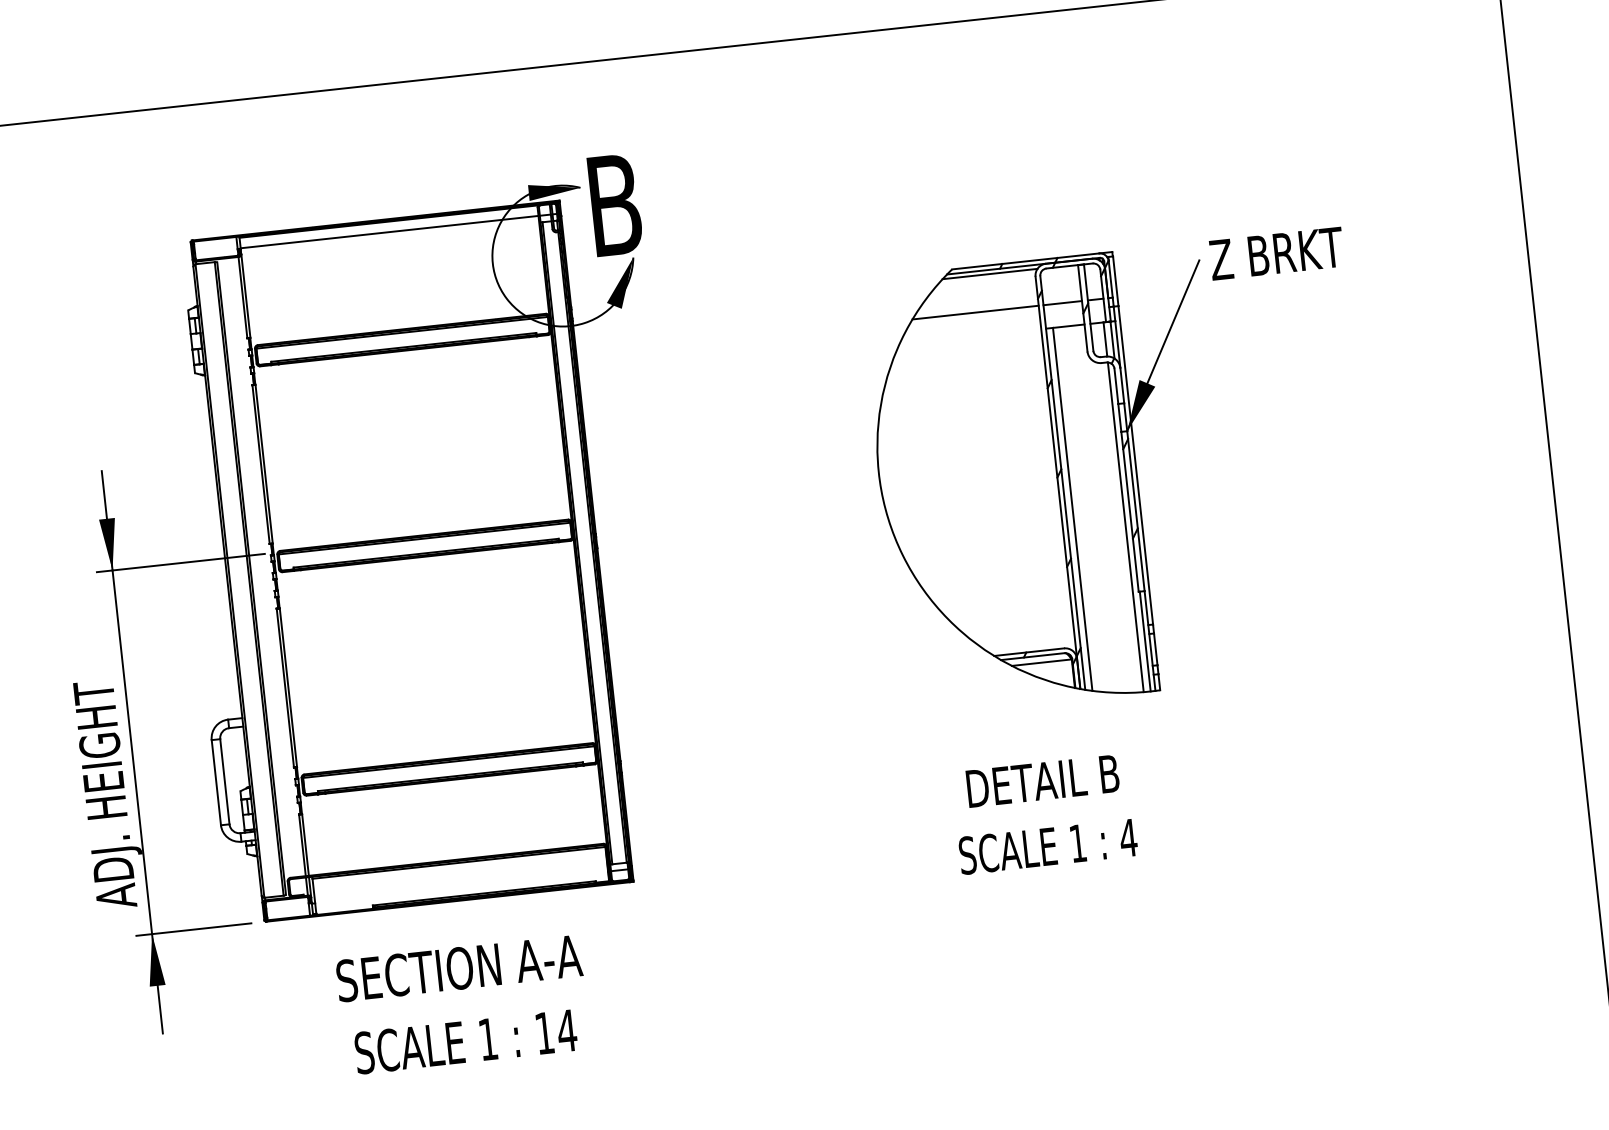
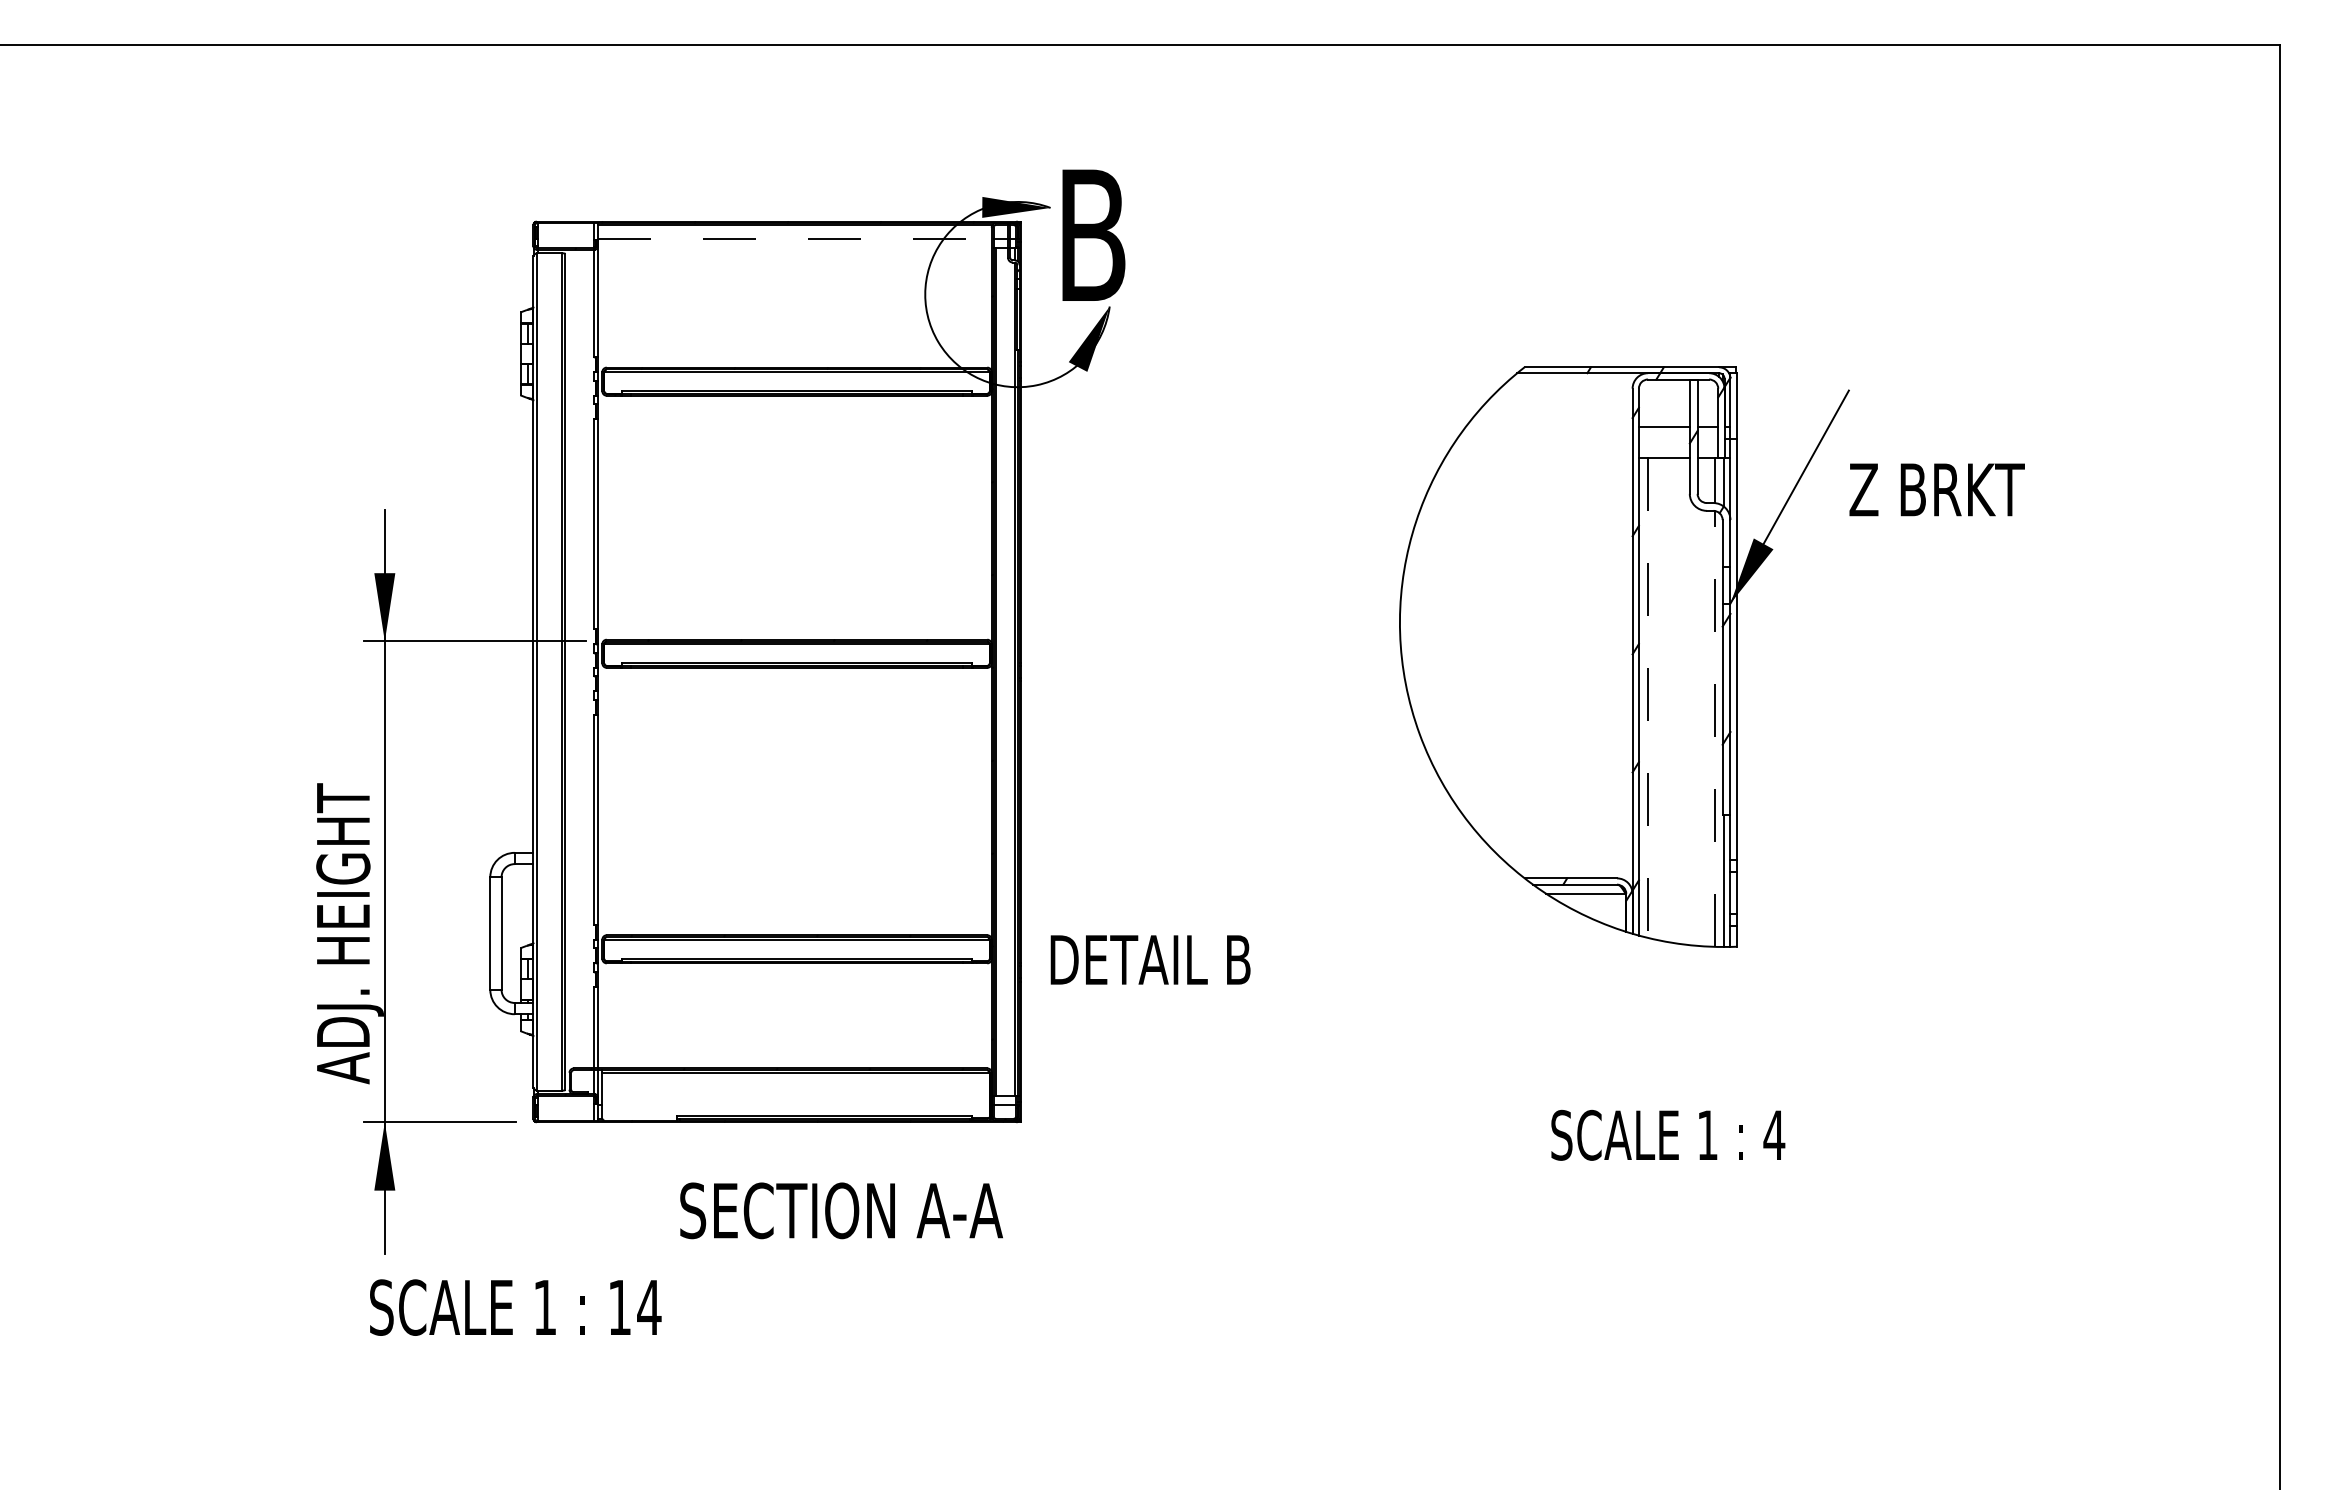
line: (389, 232) -> (794, 238), solid -> dashed
text: (1276, 253) -> (1936, 489), moved
line: (990, 273) -> (1573, 378), removed
line: (975, 312) -> (1548, 427), removed
line: (1073, 509) -> (1648, 698), solid -> dashed
line: (1125, 527) -> (1714, 728), solid -> dashed
text: (1042, 780) -> (1150, 959), moved
text: (1048, 846) -> (1668, 1134), moved
text: (459, 968) -> (841, 1210), moved
text: (465, 1041) -> (515, 1307), moved

